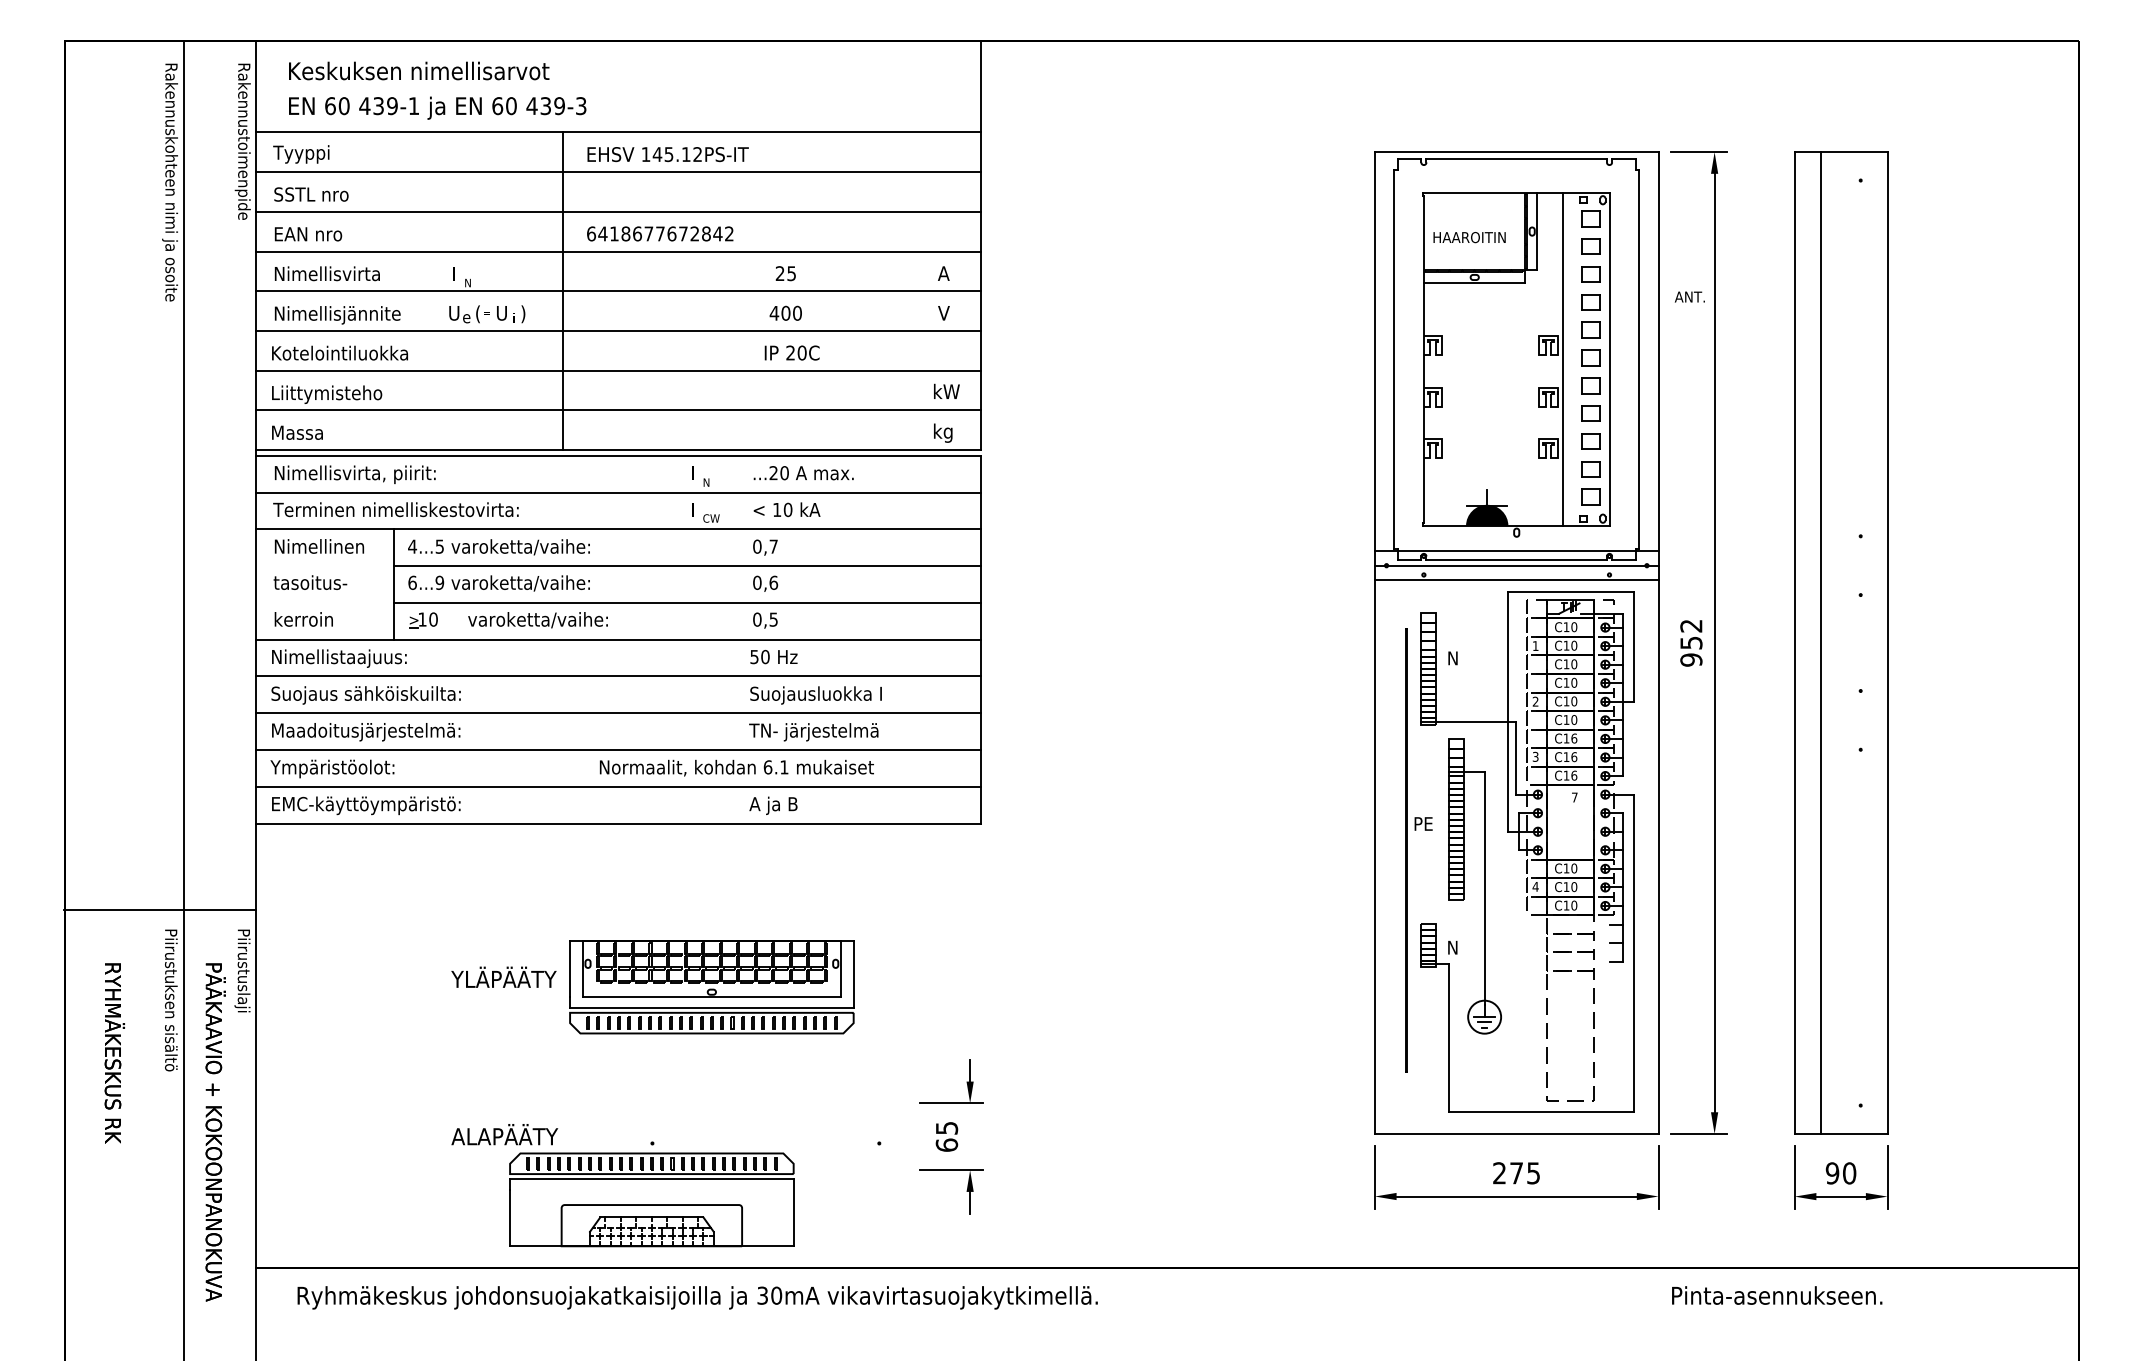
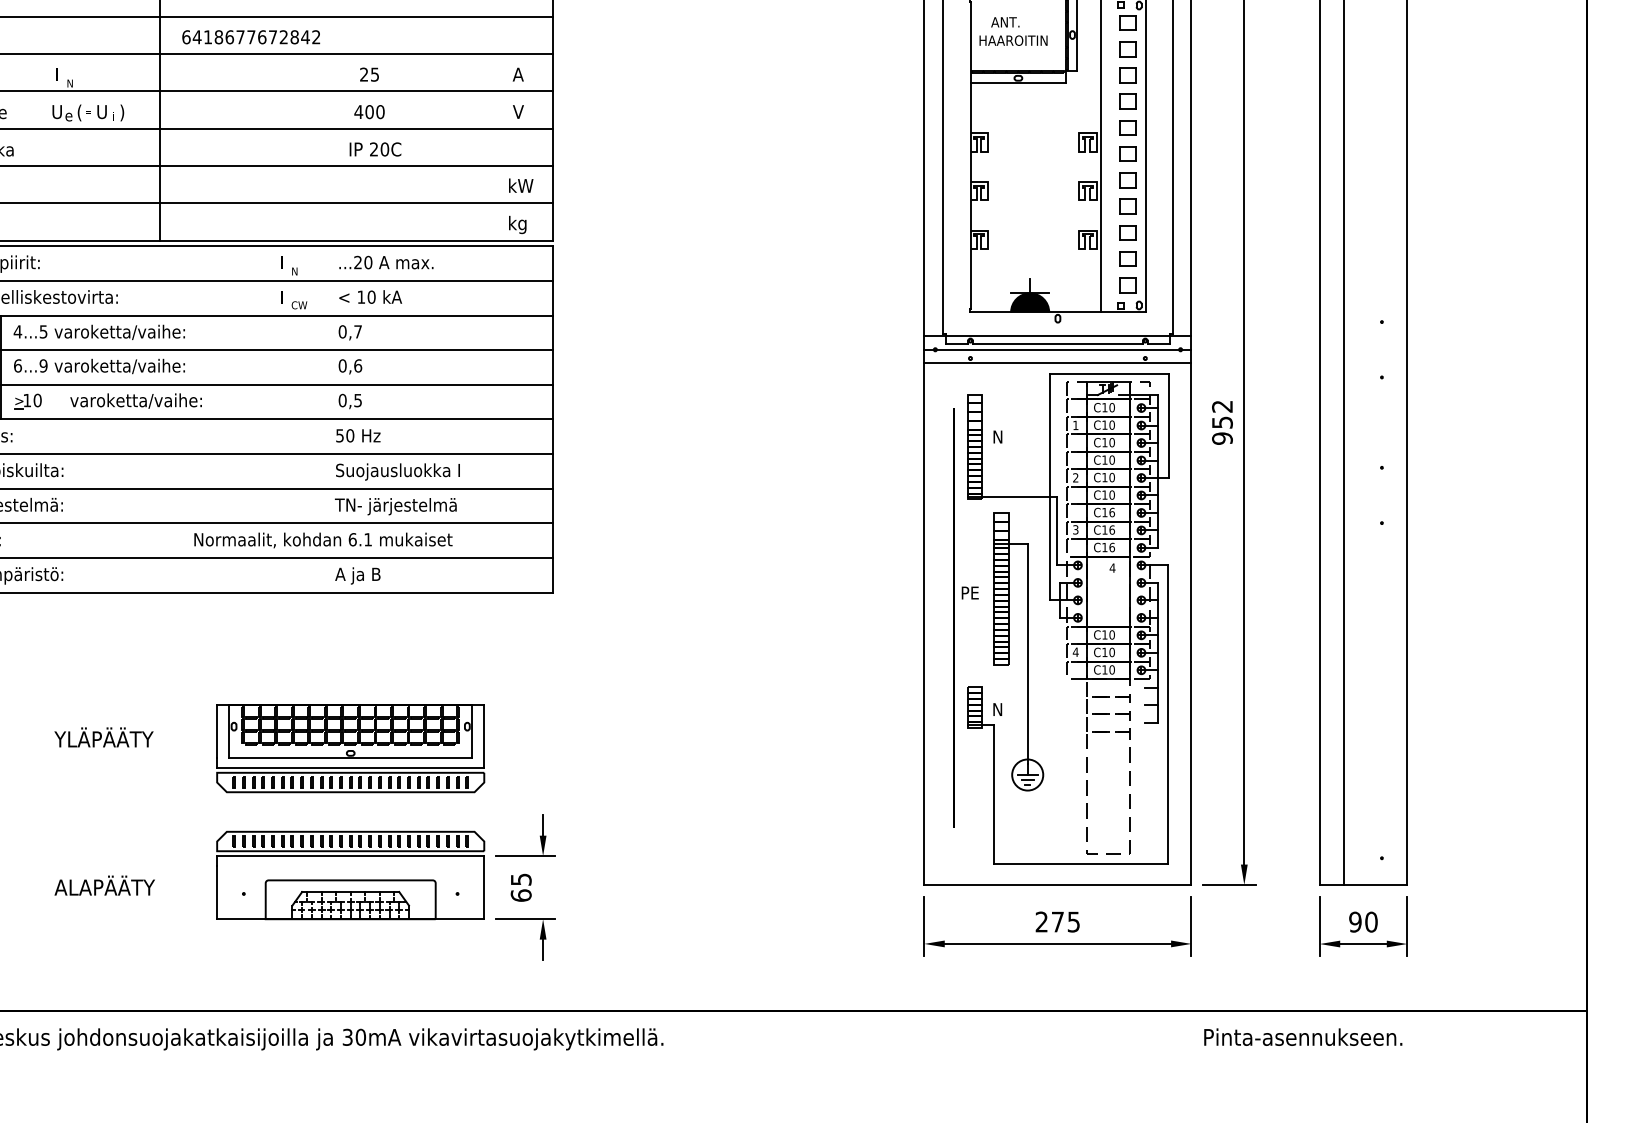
text: (1689, 296) -> (1004, 21), moved
text: (1574, 797) -> (1112, 568), 7 -> 4
part: (711, 987) -> (350, 748), moved
part: (651, 1199) -> (350, 875), moved

